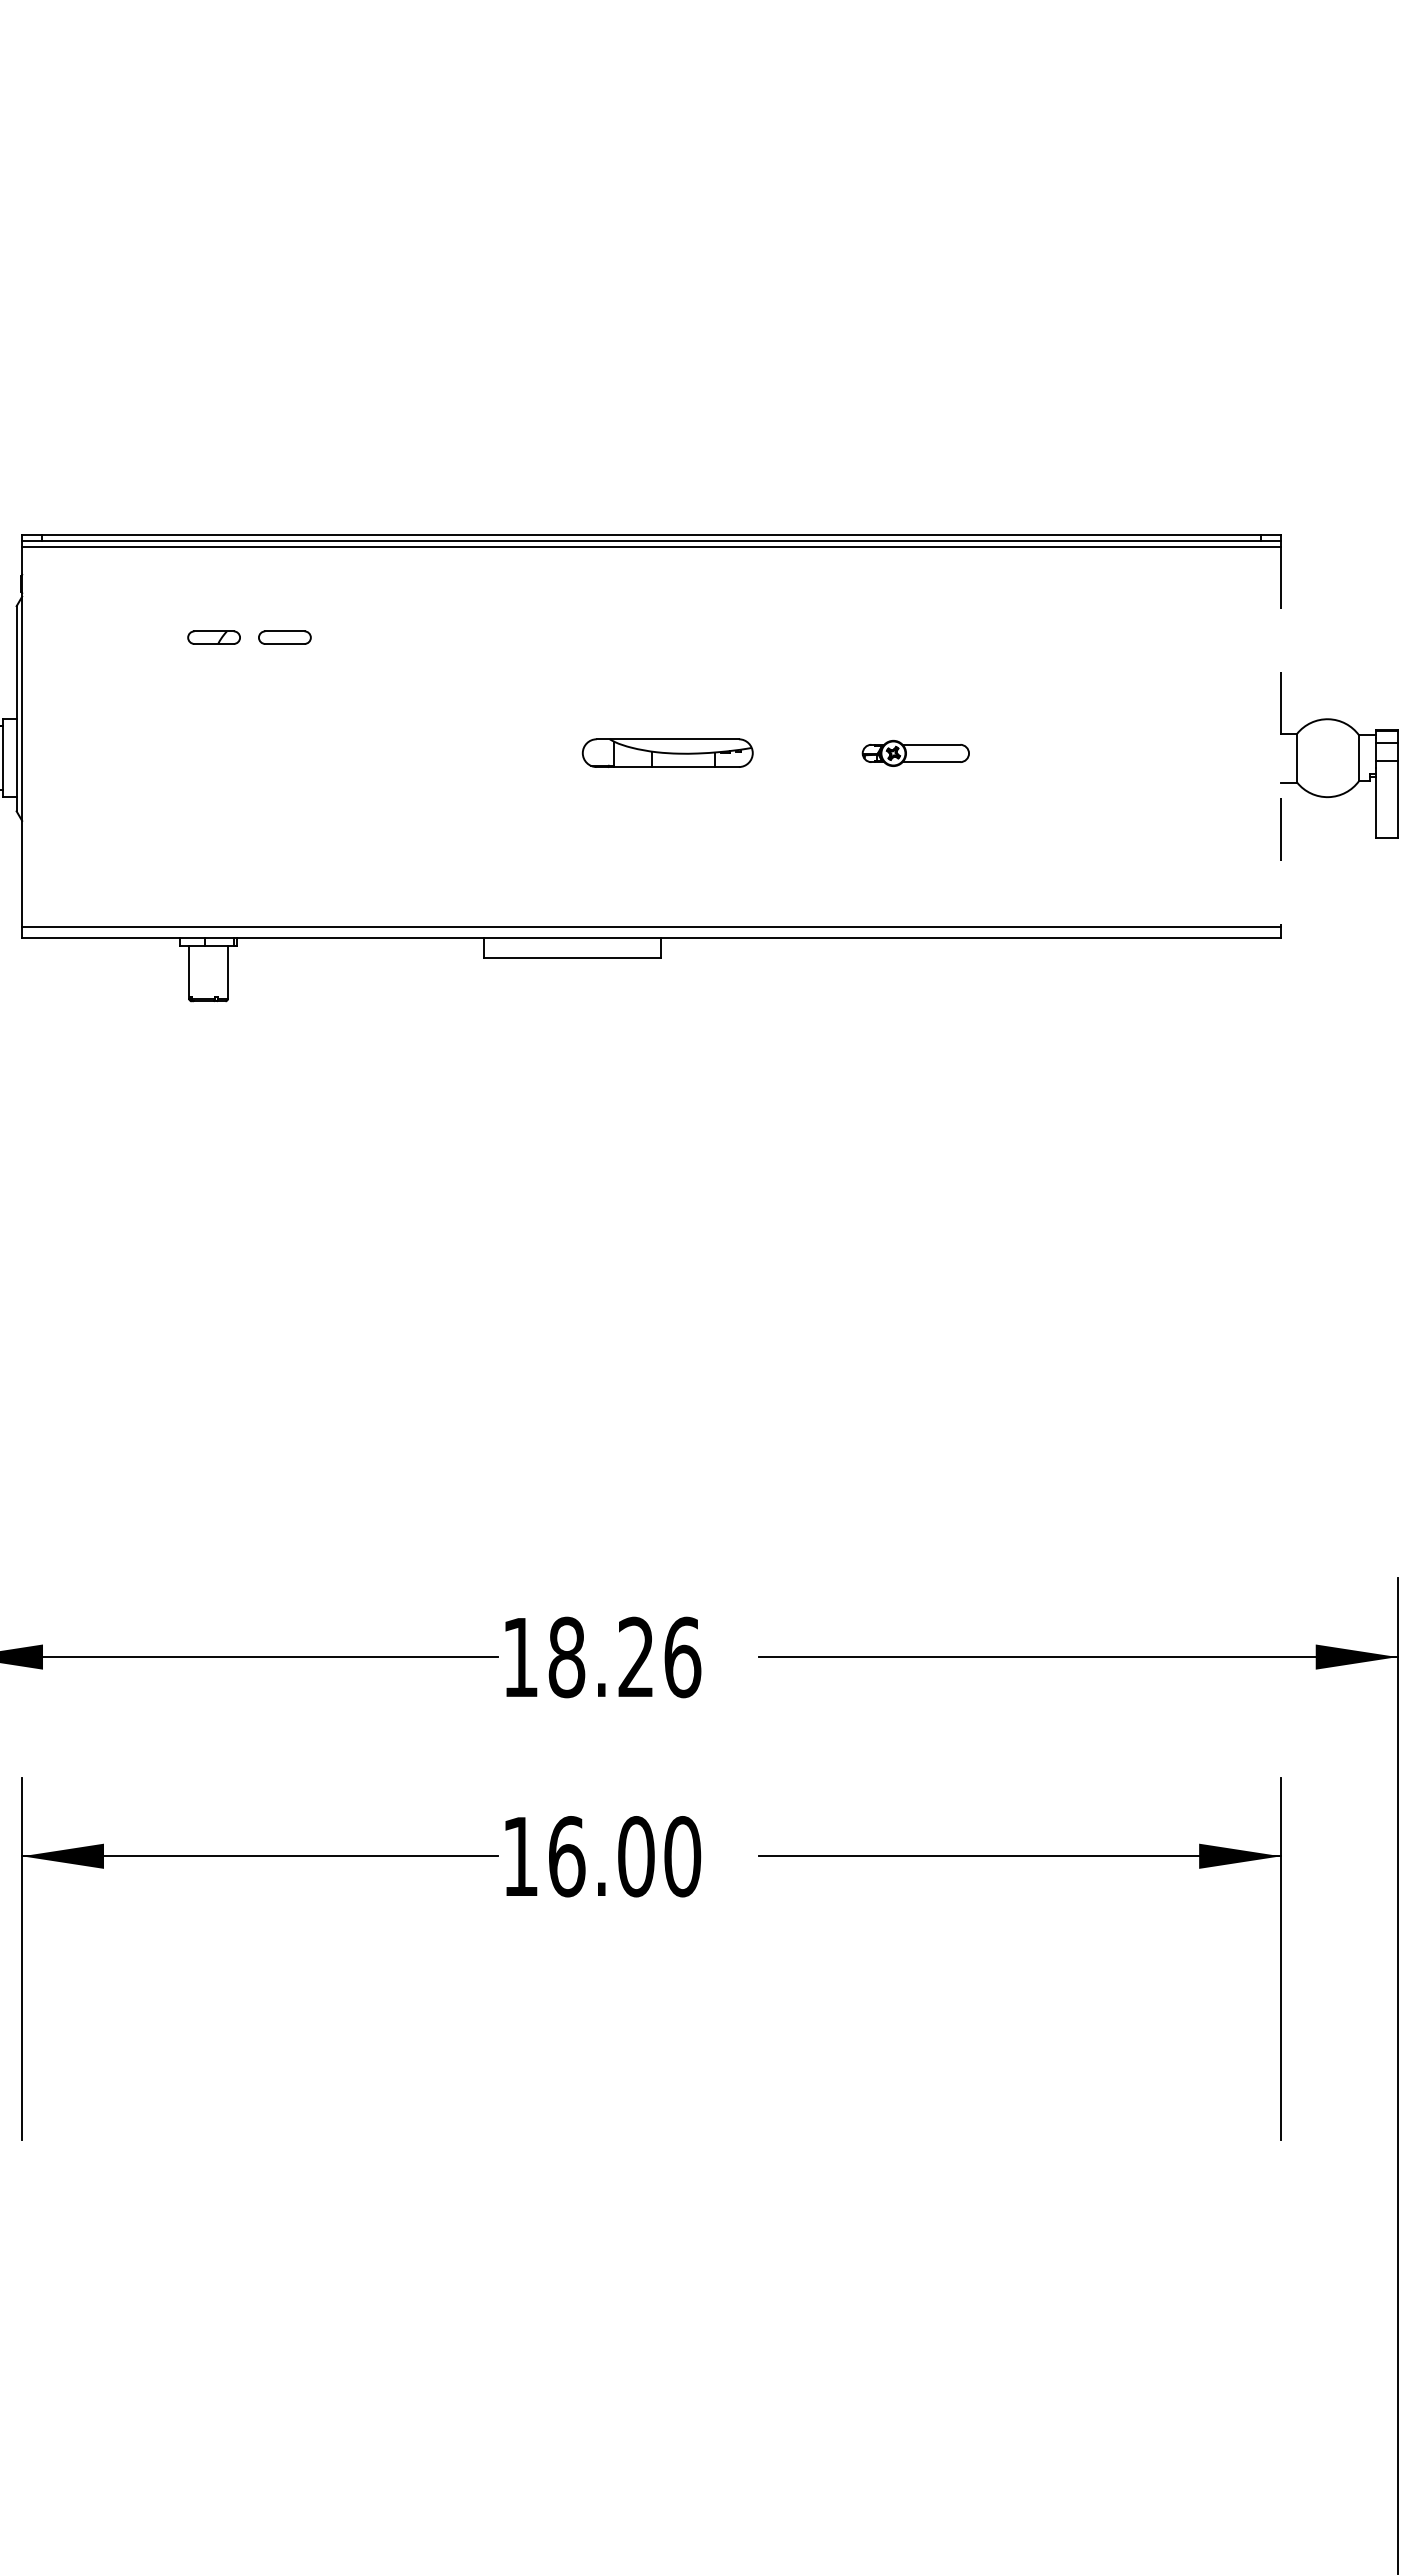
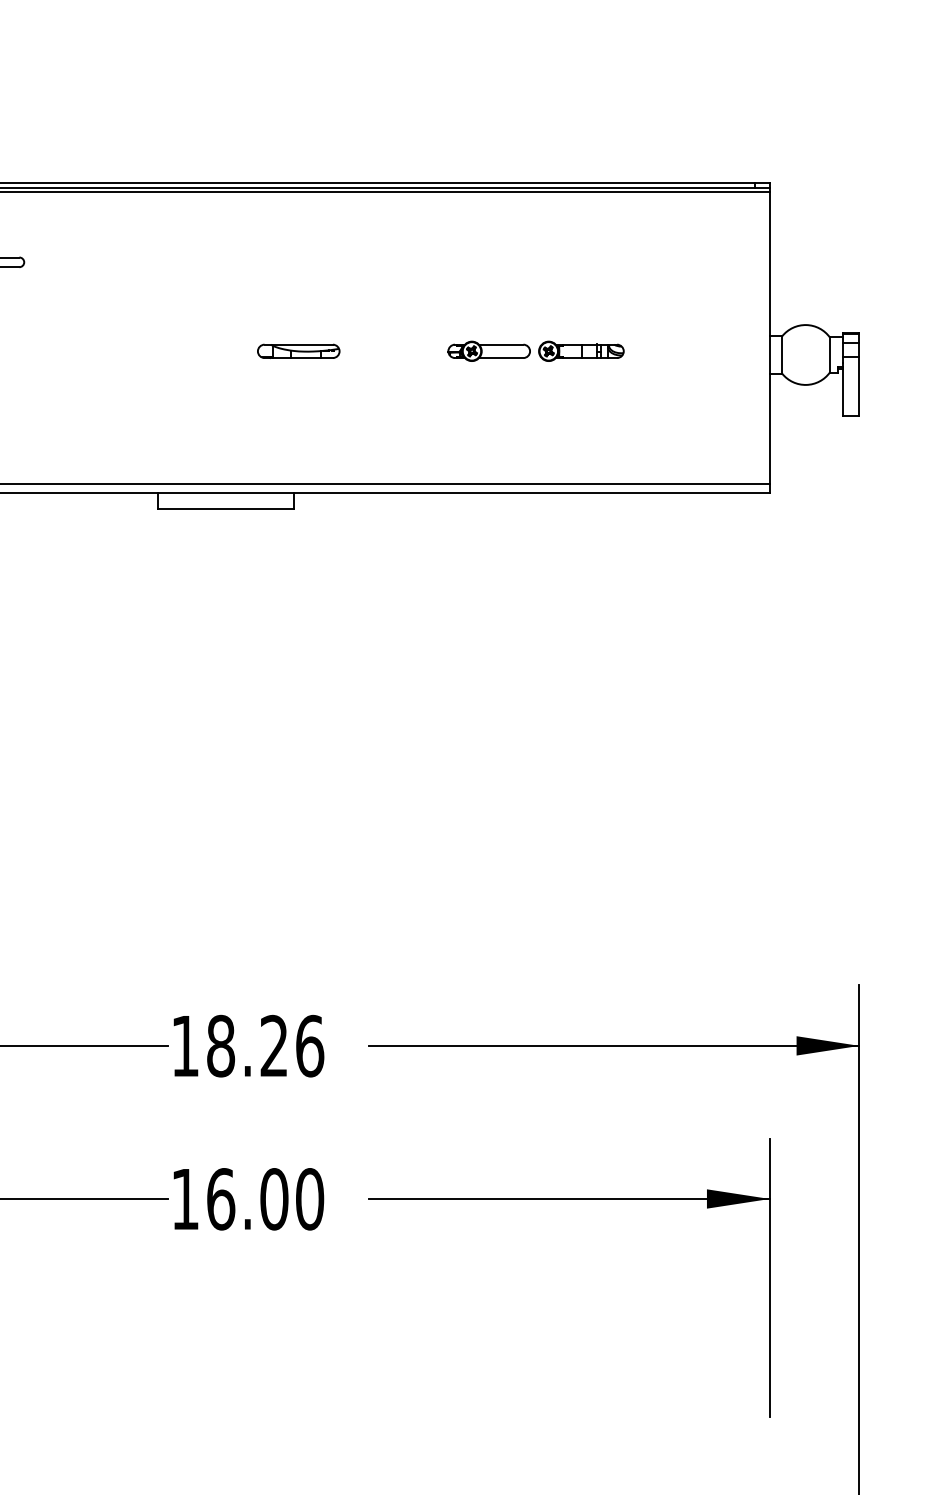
line: (1280, 737) -> (769, 339), dashed -> solid
part: (668, 753) -> (299, 351), size x0.62
part: (1035, 753) -> (581, 351), added

